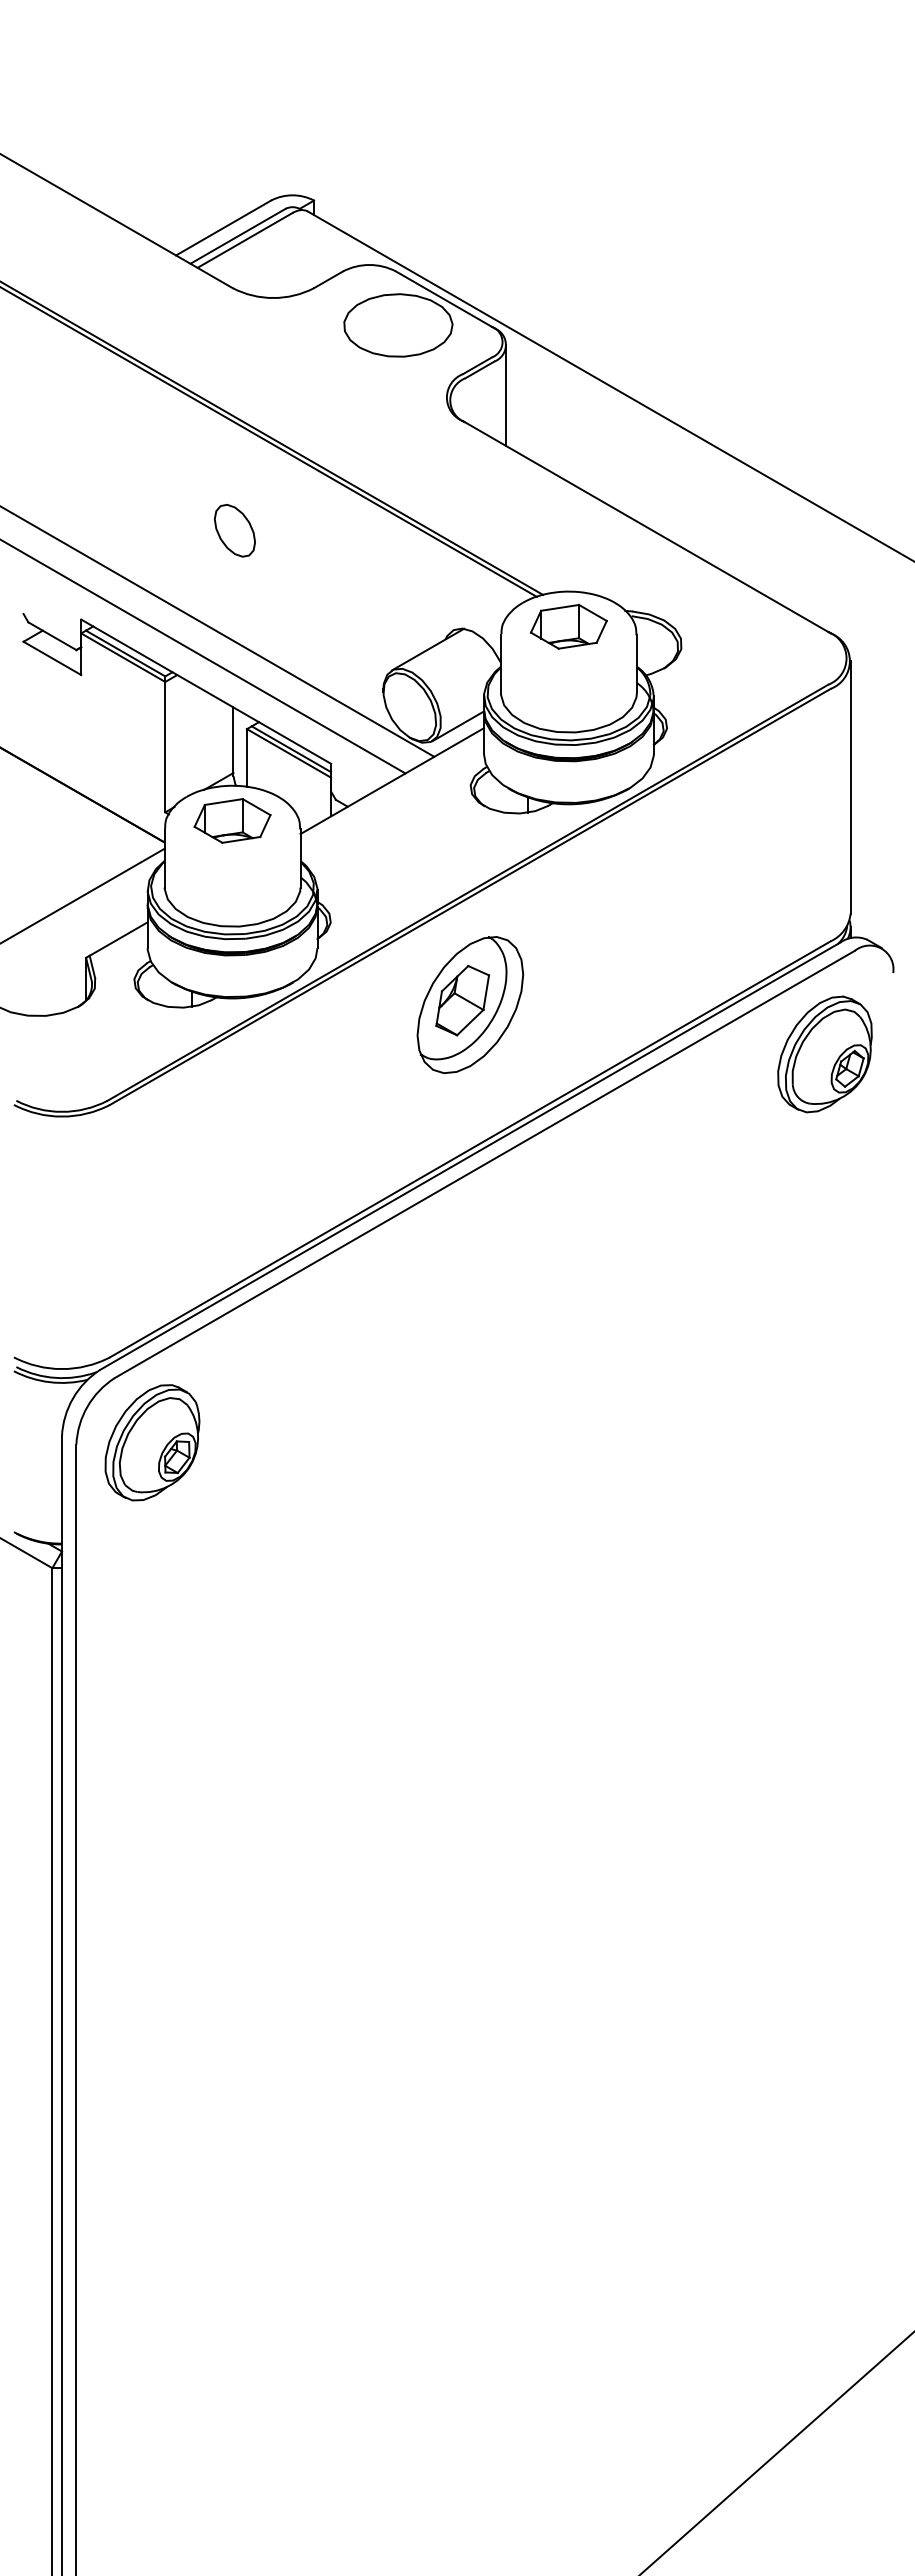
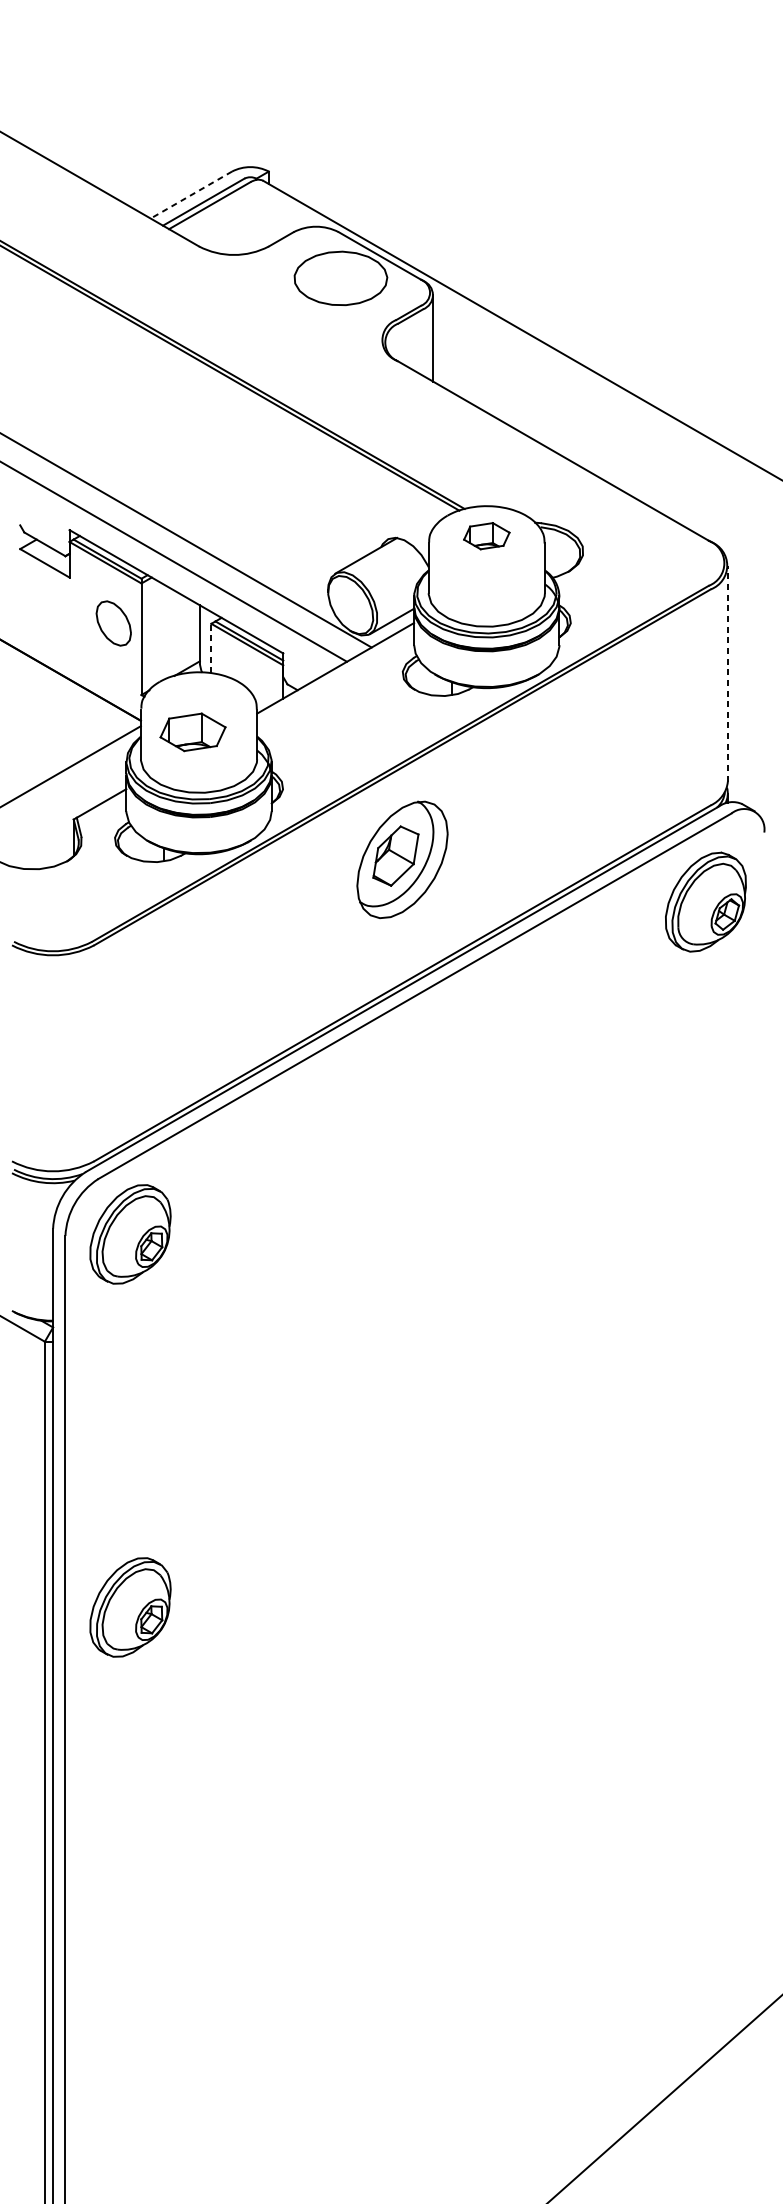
line: (223, 228) -> (191, 195), solid -> dashed
part: (234, 530) -> (113, 623), moved
part: (568, 626) -> (486, 536), size x0.7
line: (246, 758) -> (210, 648), solid -> dashed
line: (850, 786) -> (727, 672), solid -> dashed
part: (232, 820) -> (193, 731), moved
part: (152, 1878) -> (130, 1607), added

